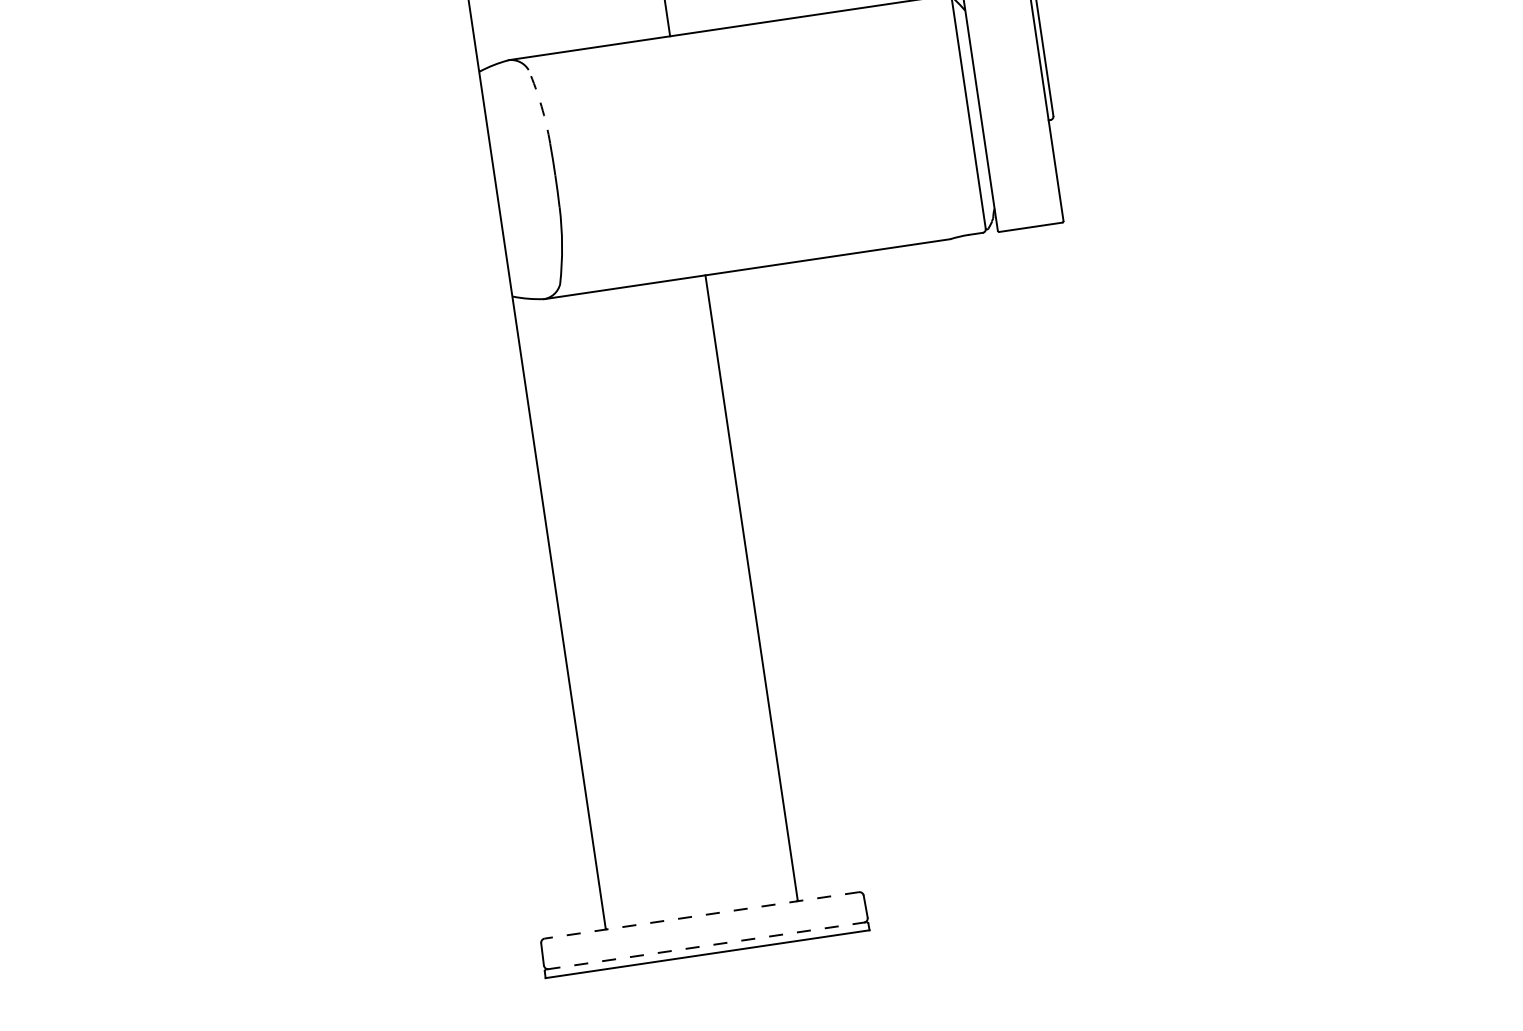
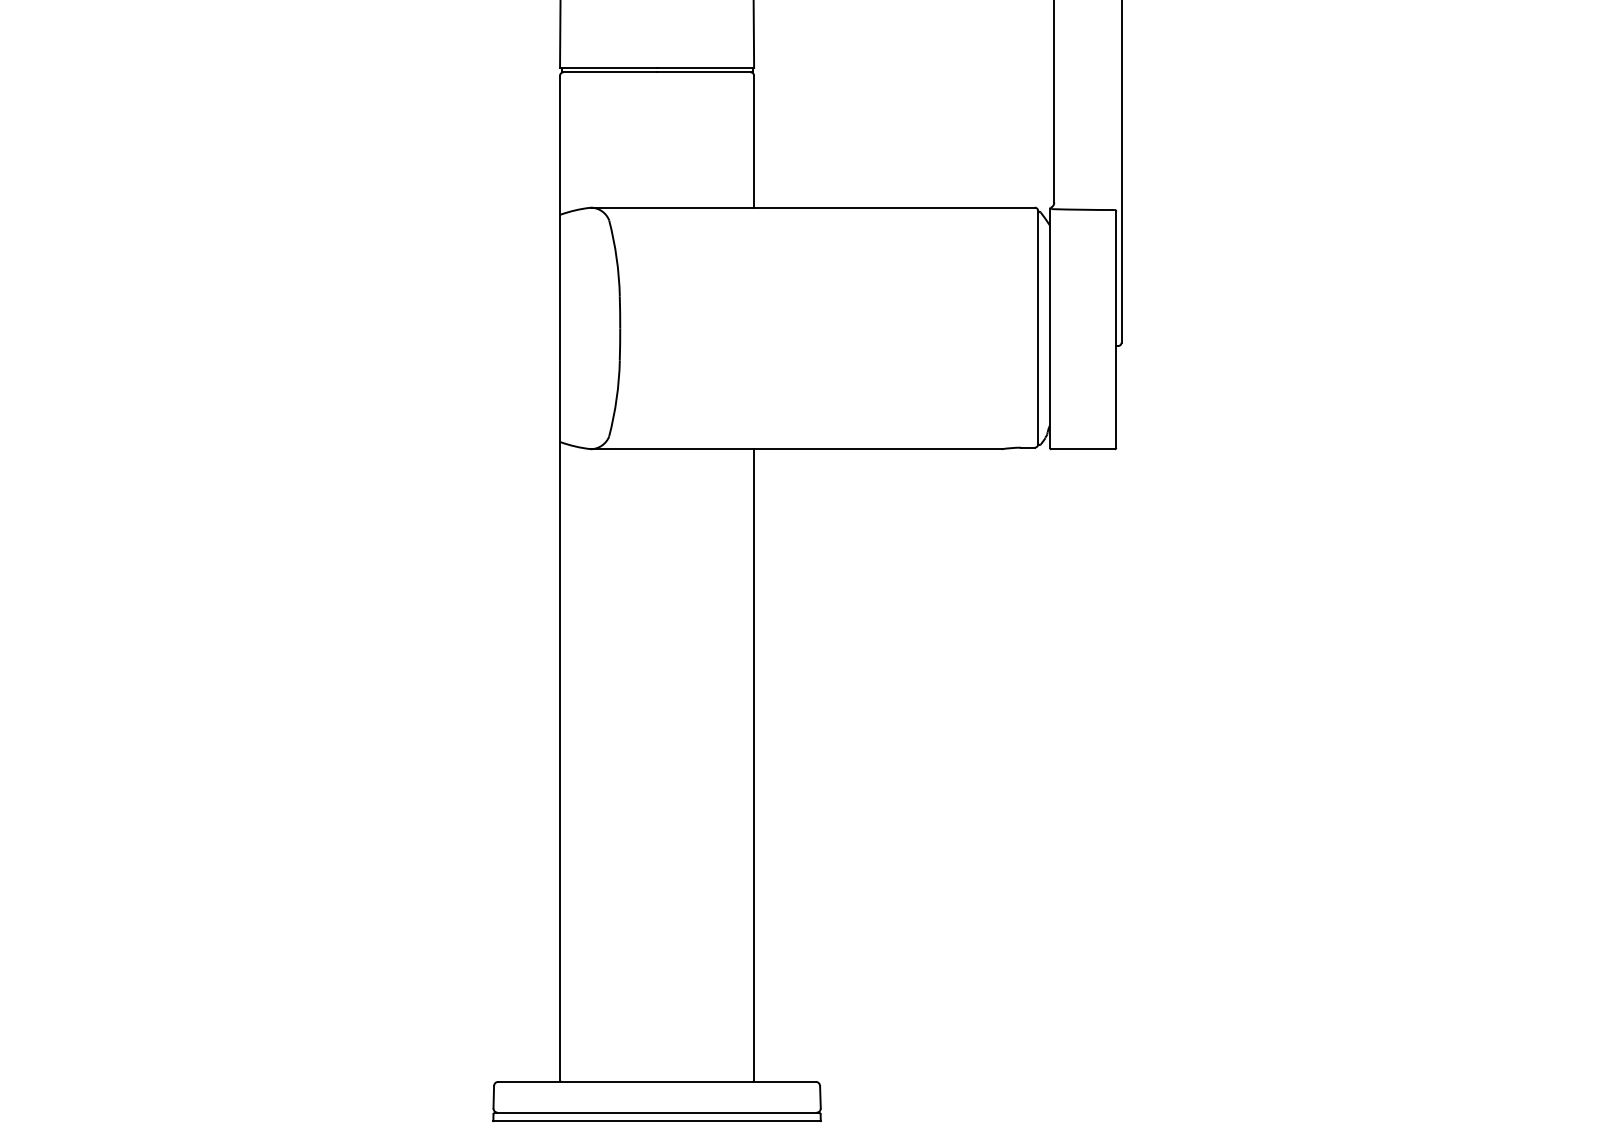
arc: (541, 106) -> (616, 258), dashed -> solid
line: (702, 914) -> (657, 1081), dashed -> solid
line: (706, 945) -> (657, 1112), dashed -> solid

